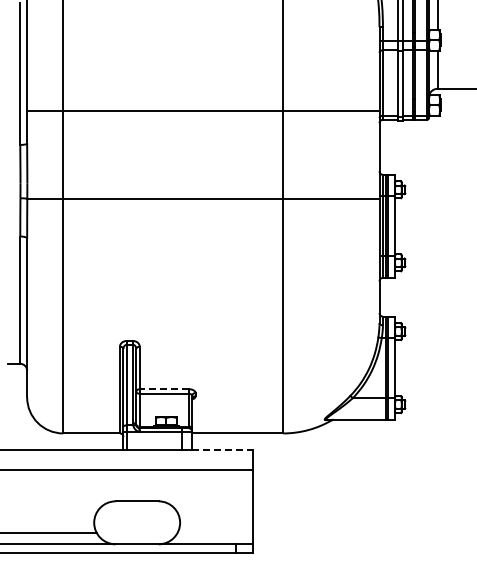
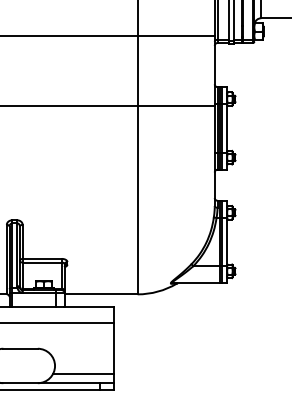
line: (163, 389) -> (41, 259), dashed -> solid
line: (222, 449) -> (88, 307), dashed -> solid
line: (215, 533) -> (83, 374), added

